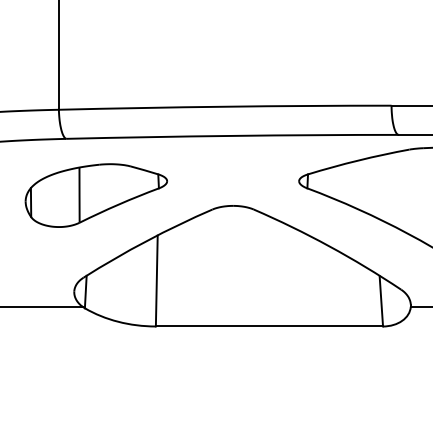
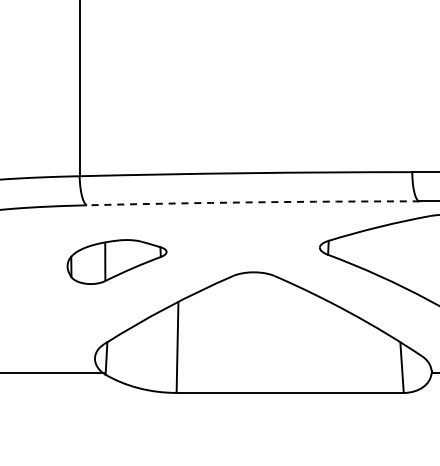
arc: (232, 136) -> (253, 202), solid -> dashed
part: (95, 195) -> (116, 261), size x0.7

